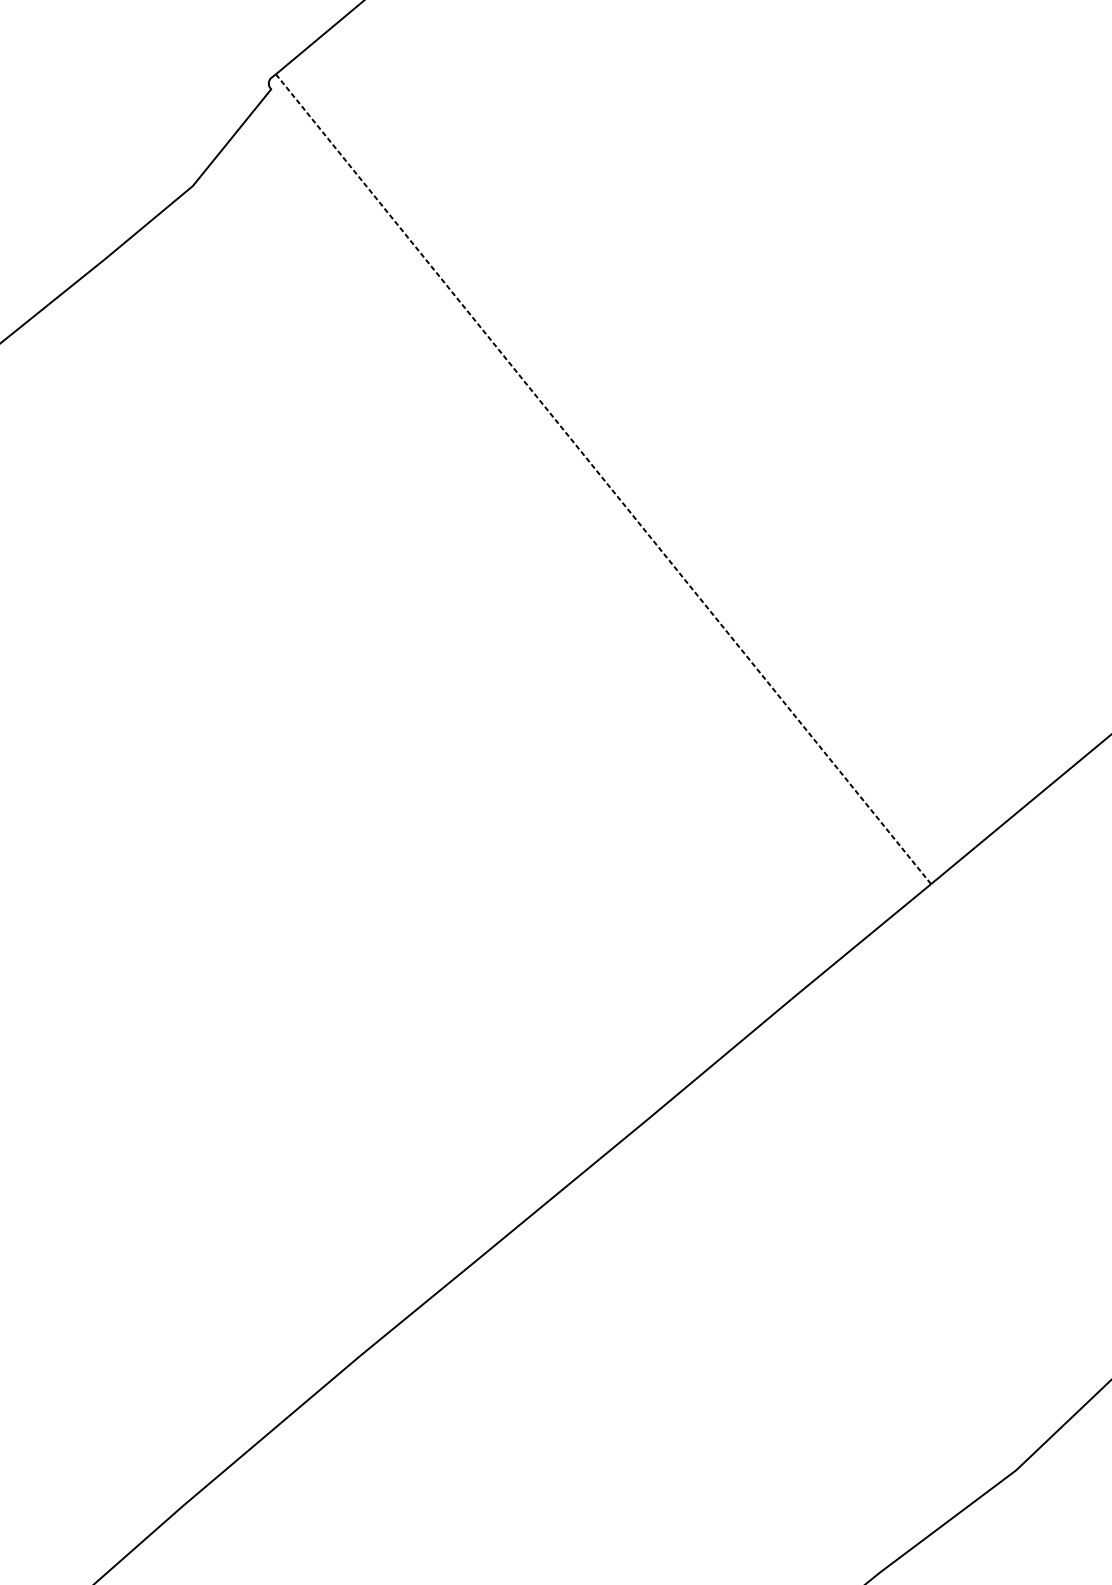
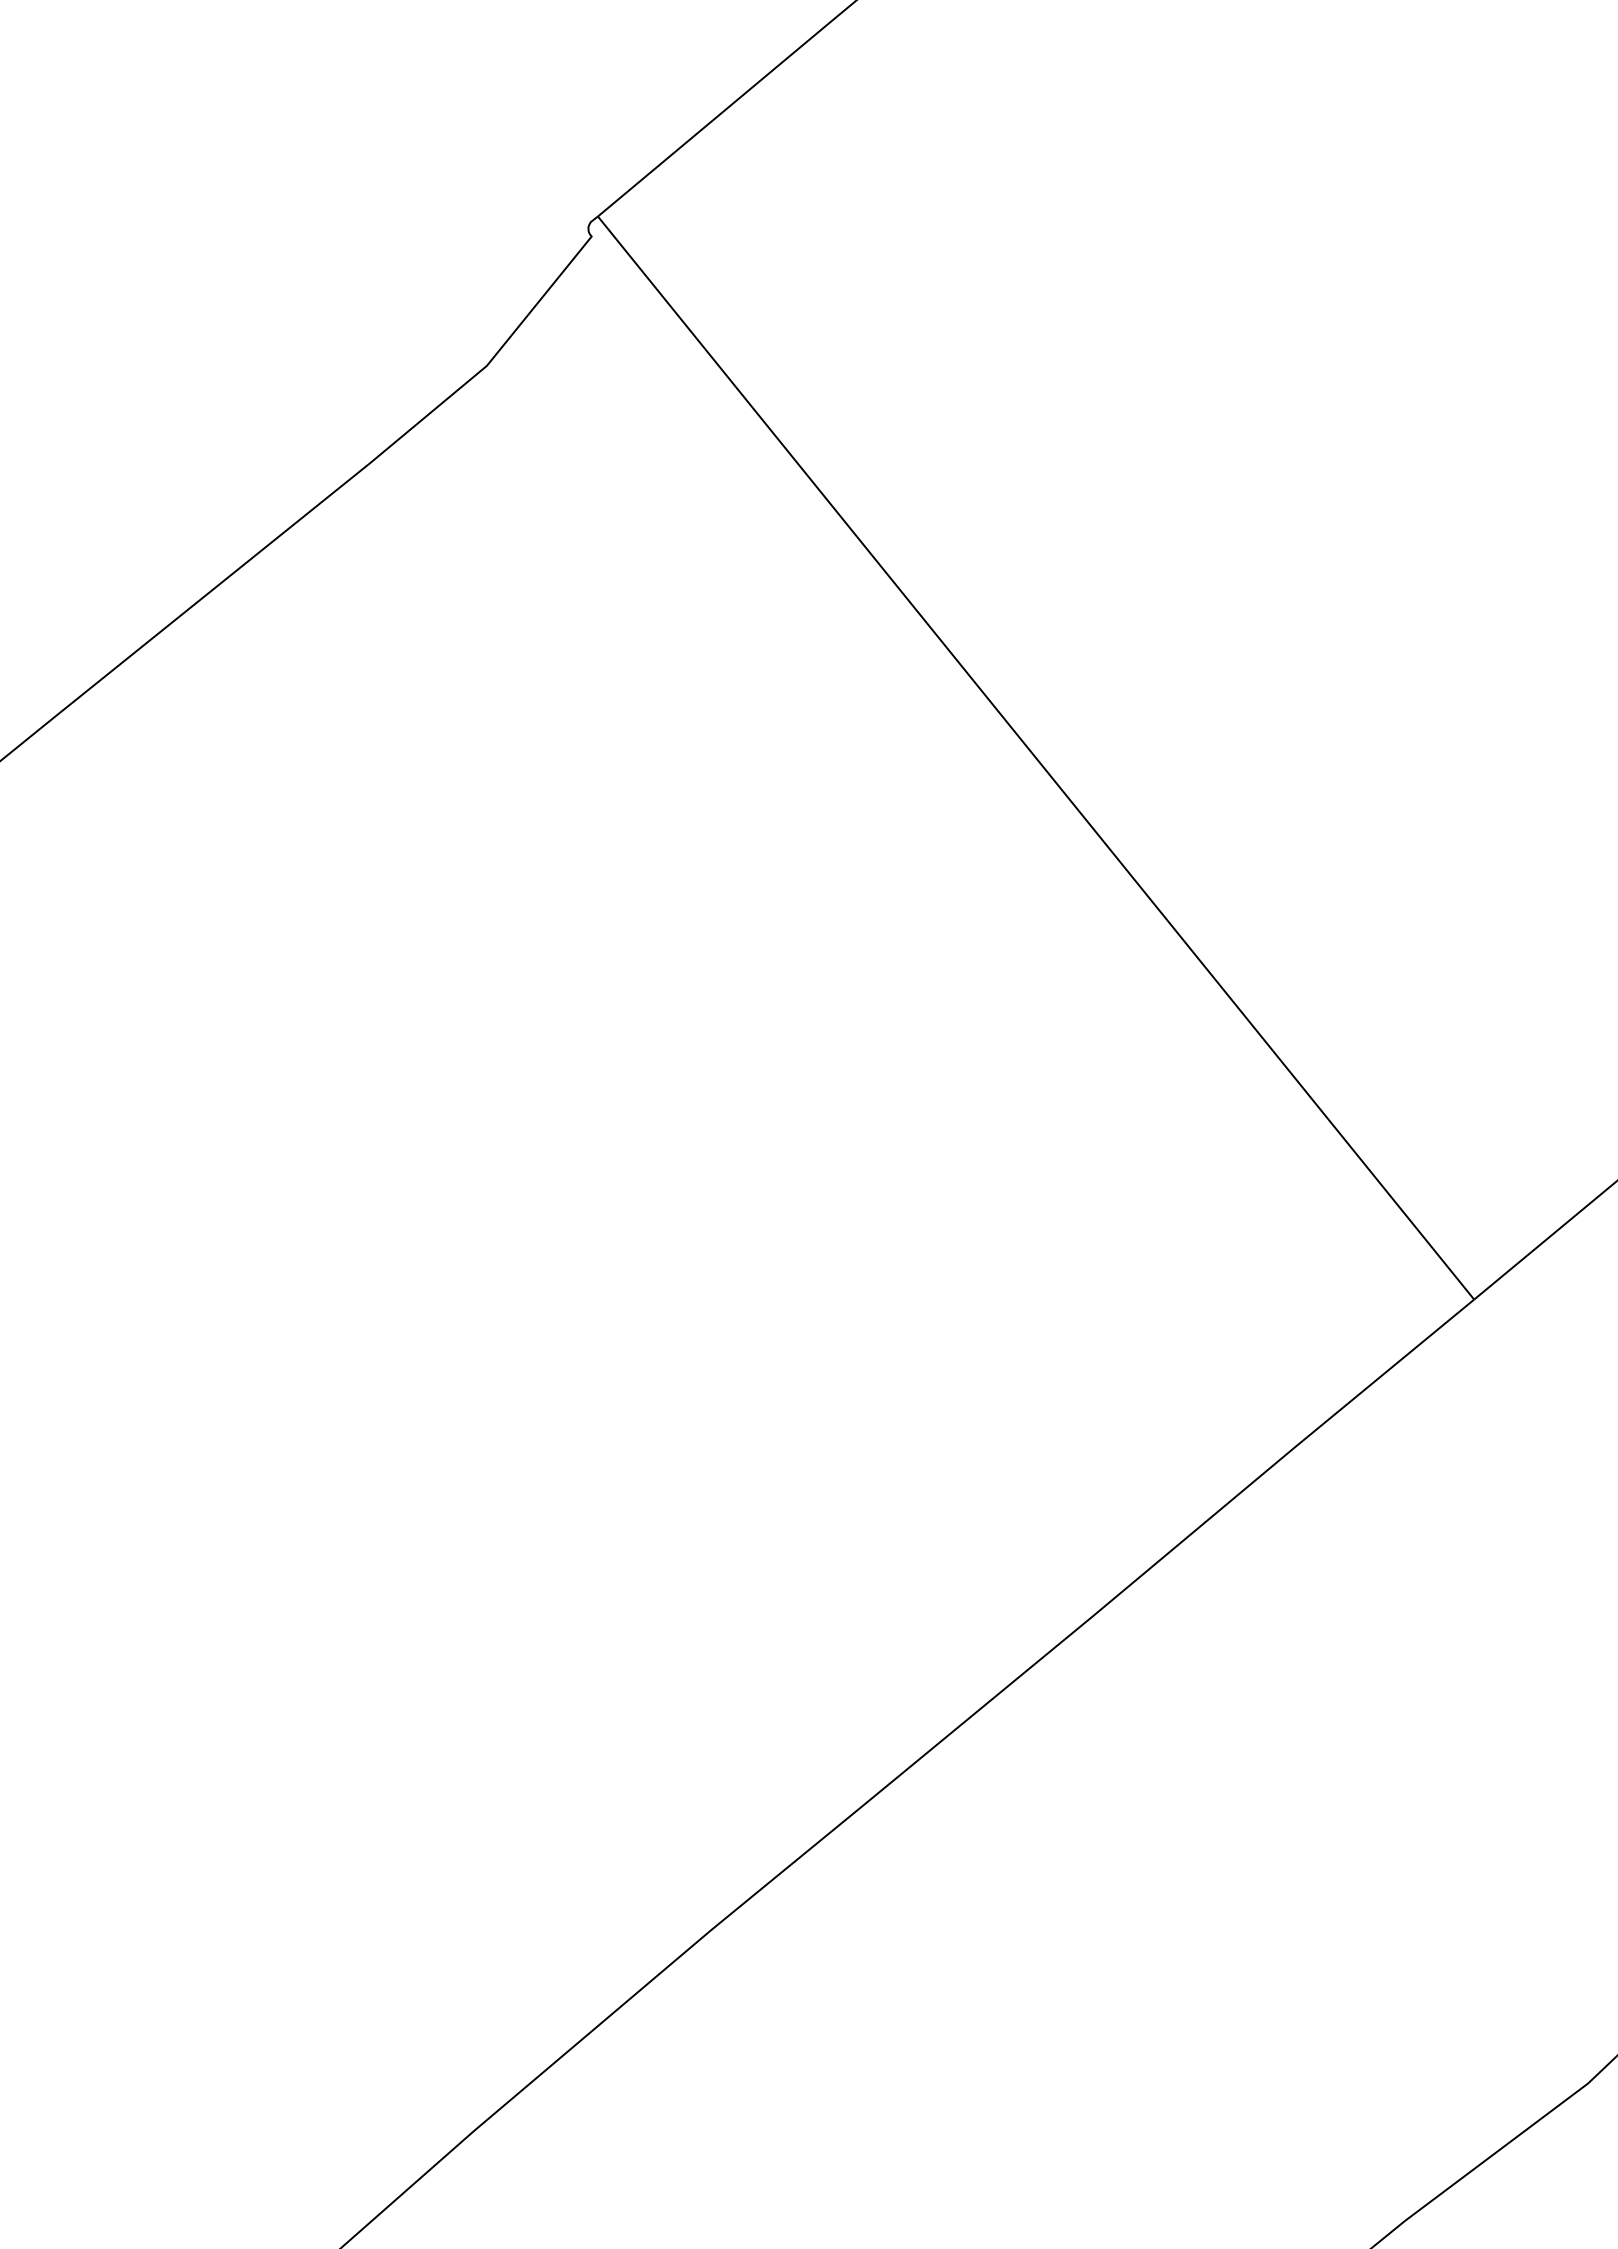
line: (603, 479) -> (1036, 758), dashed -> solid

